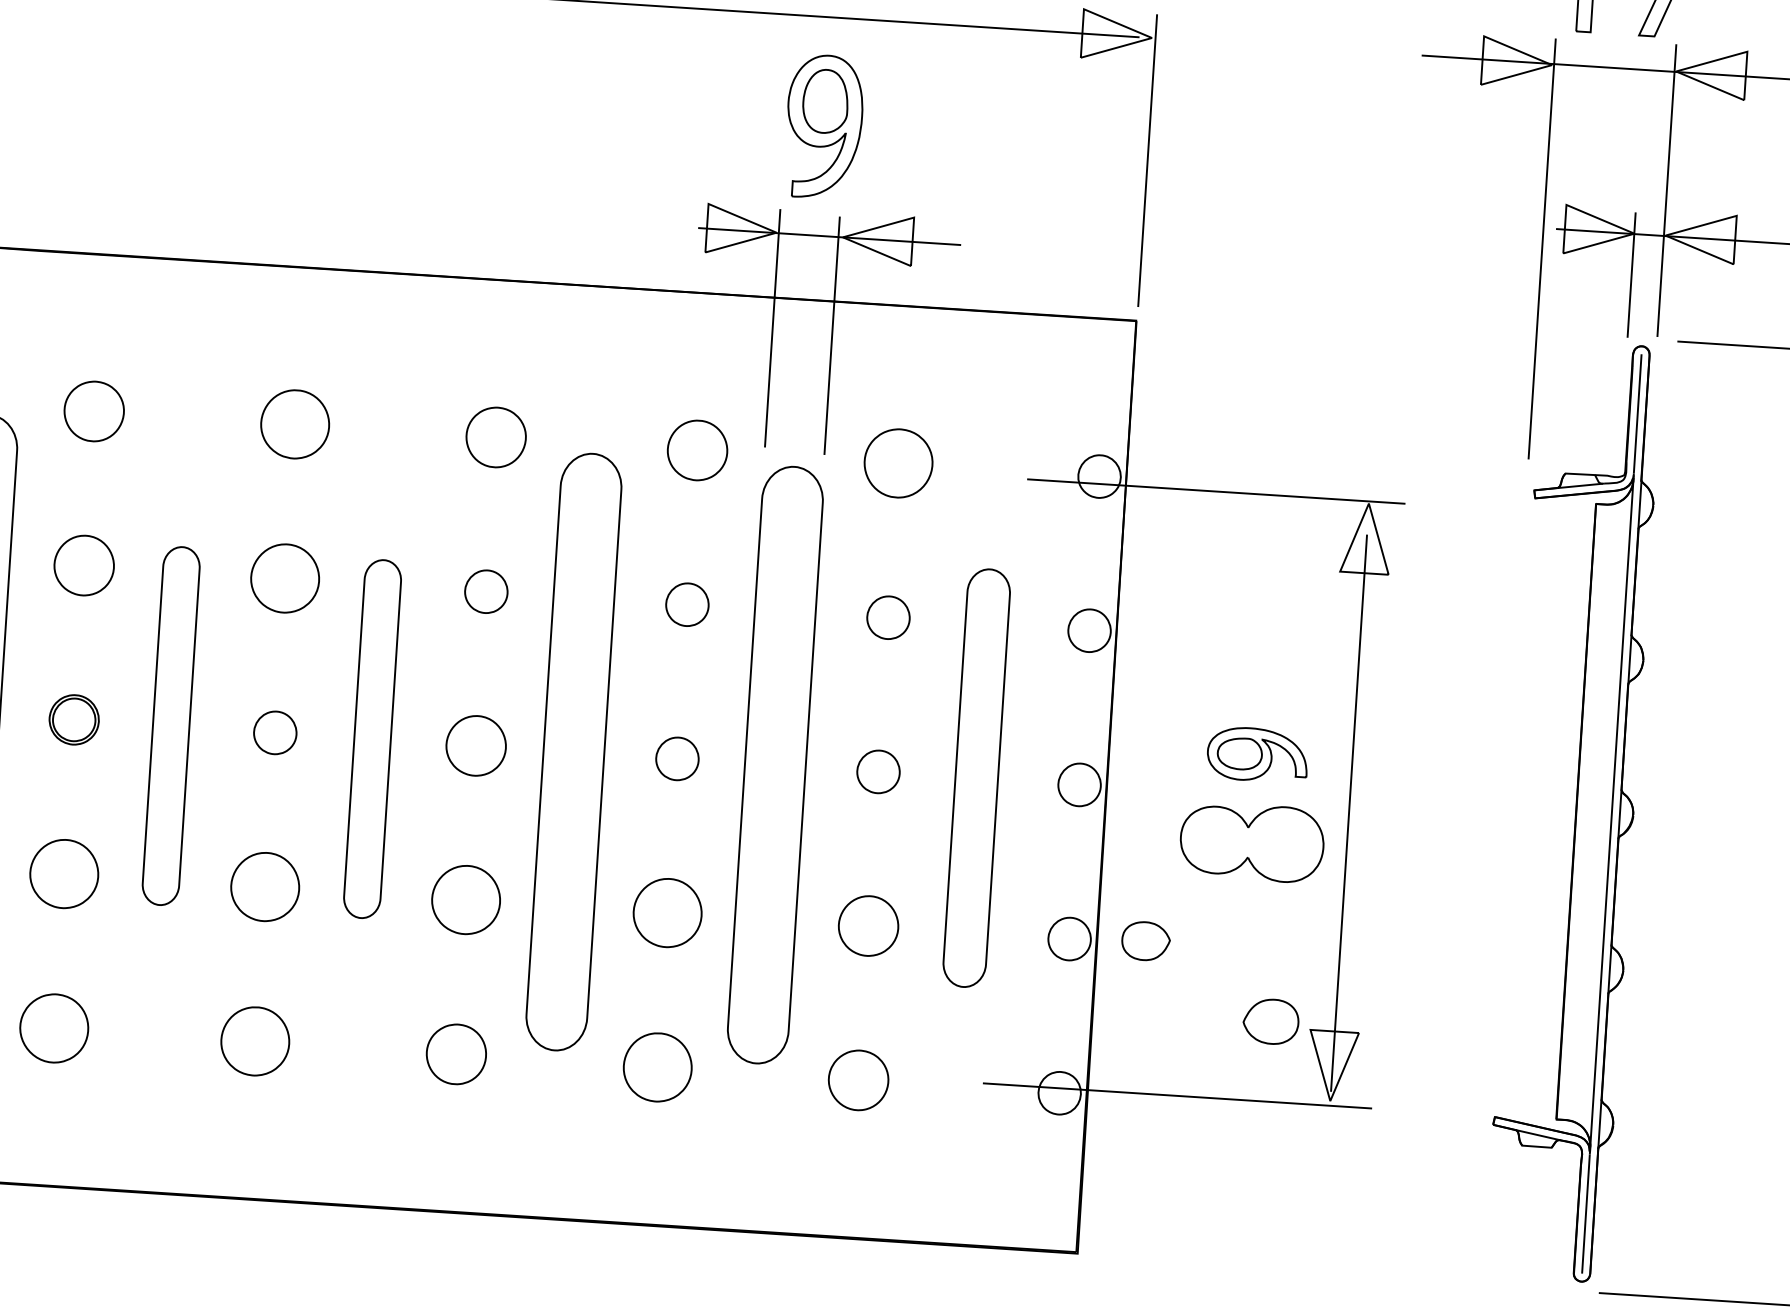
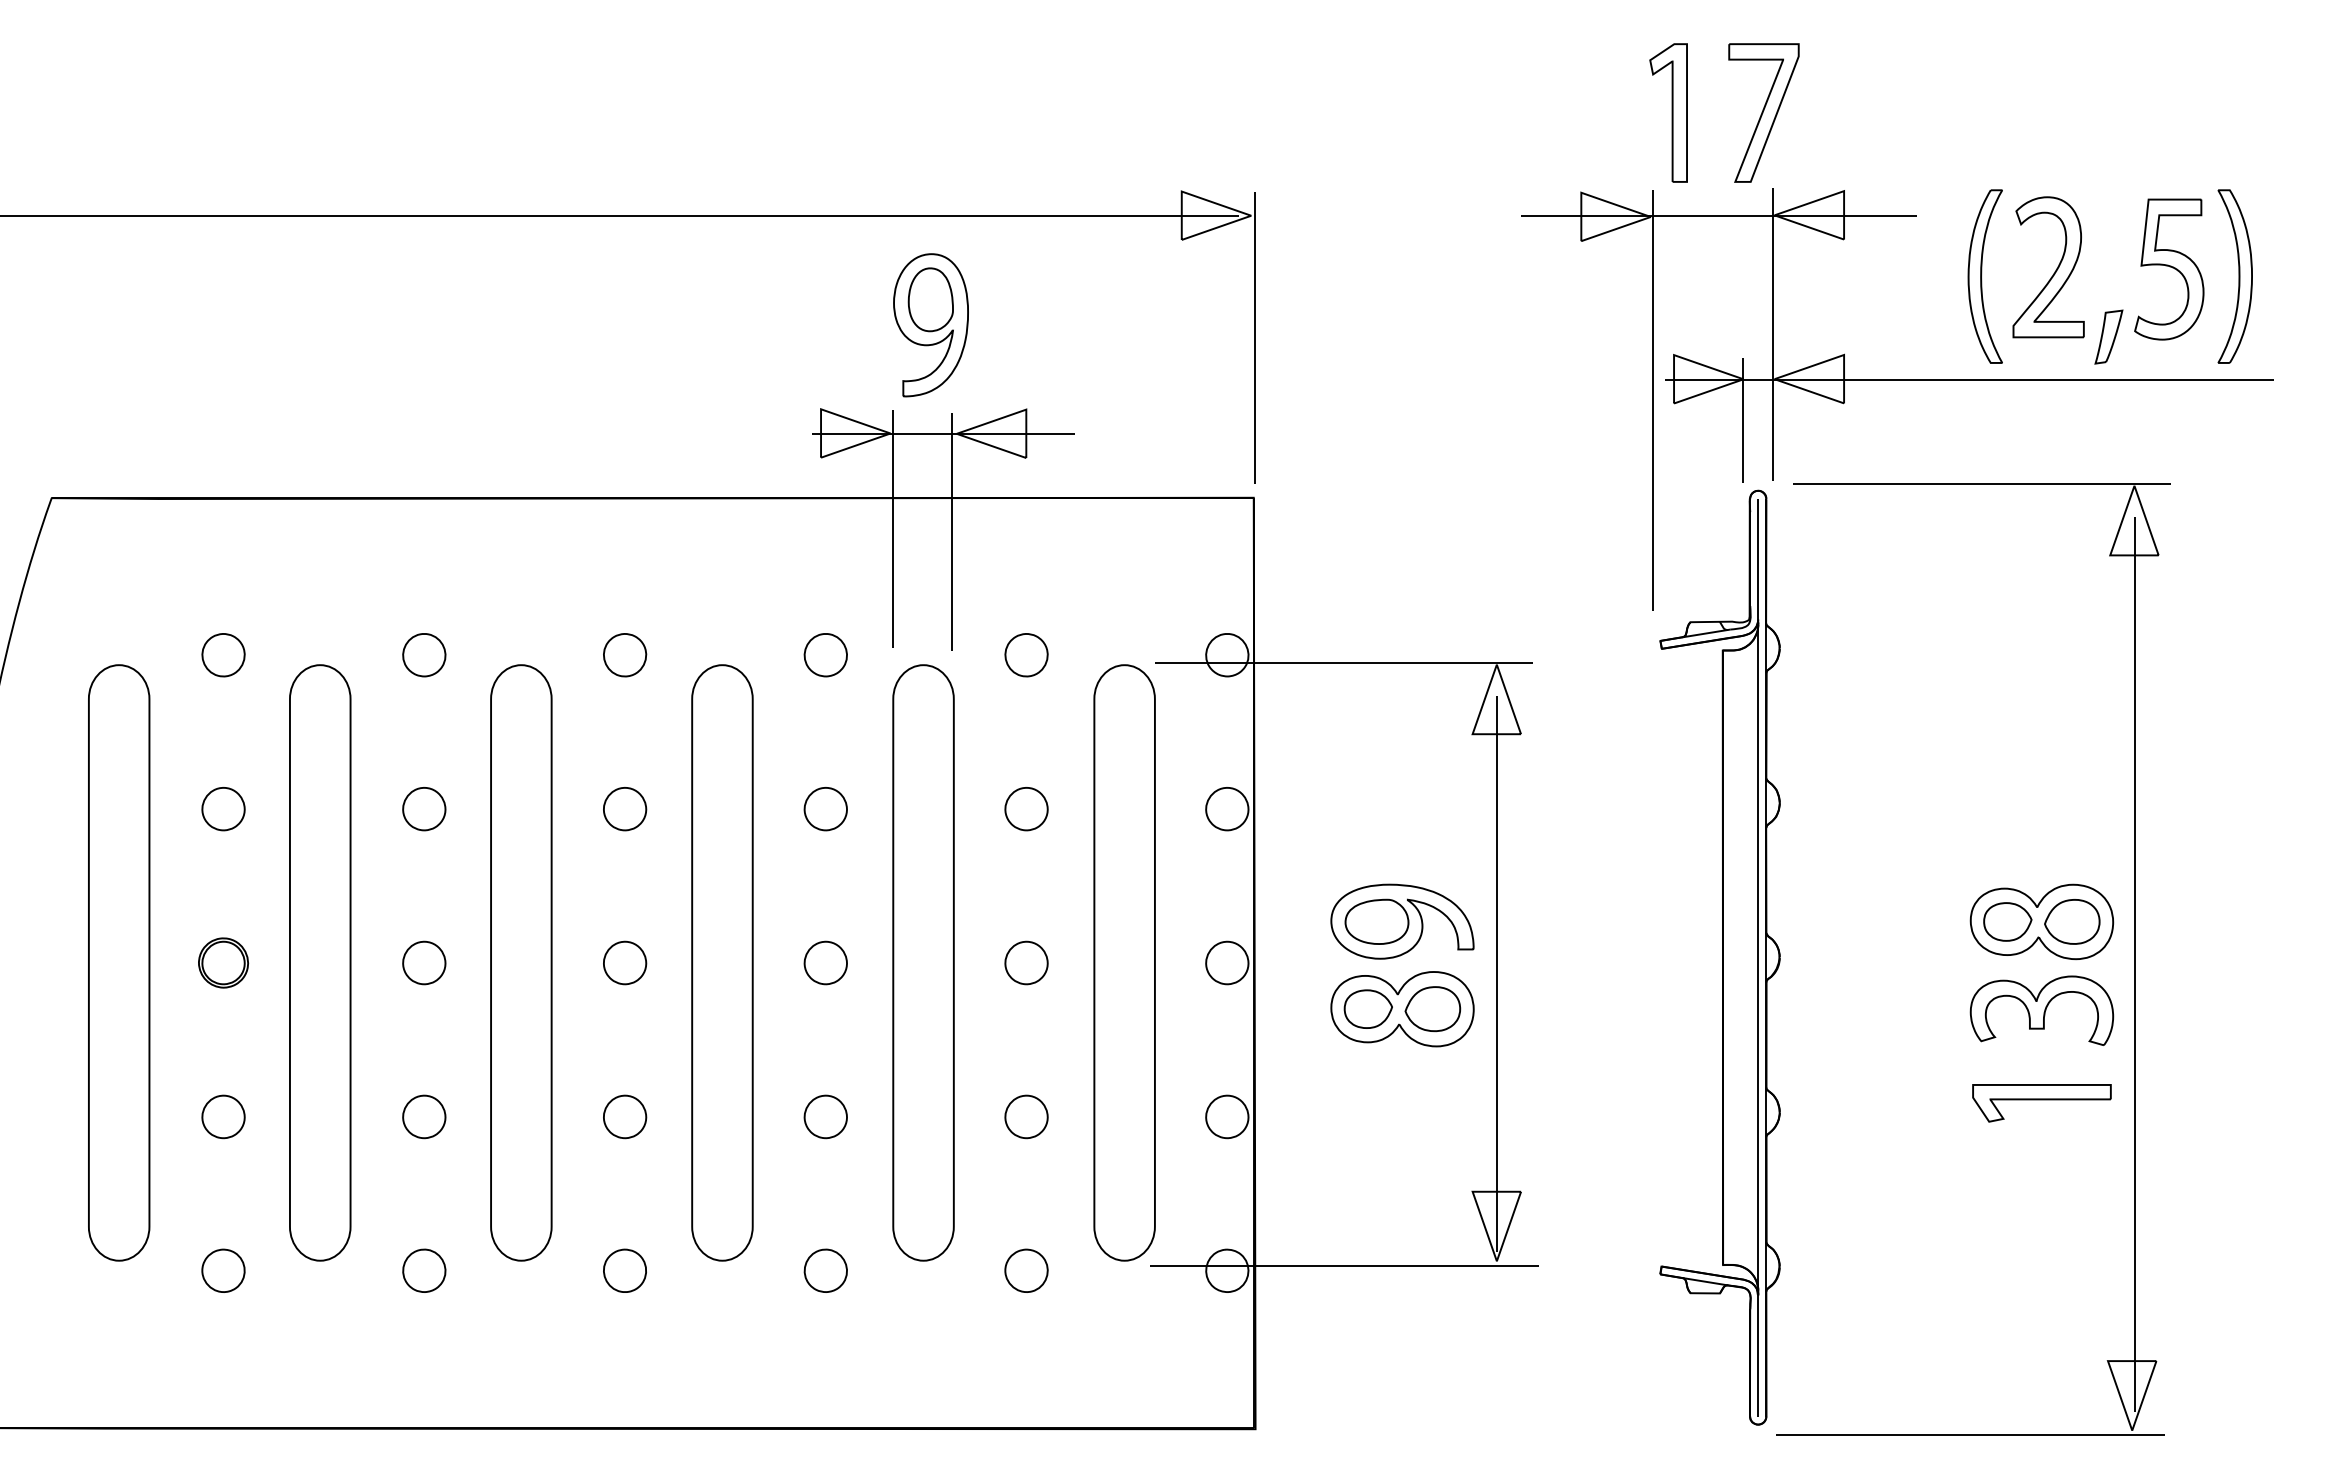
part: (94, 411) -> (223, 655), size x0.71
part: (295, 424) -> (424, 655), size x0.62
part: (496, 437) -> (625, 655), size x0.71
part: (697, 450) -> (825, 655), size x0.71
part: (898, 463) -> (1026, 655), size x0.62
part: (84, 566) -> (223, 809), size x0.71
part: (285, 579) -> (424, 809), size x0.62
part: (171, 725) -> (320, 962), size x1.67
part: (372, 738) -> (521, 962), size x1.67
part: (476, 745) -> (625, 962), size x0.71
part: (1257, 754) -> (1402, 921), size x1.43
part: (976, 777) -> (1124, 962), size x1.43
part: (64, 873) -> (223, 1116), size x0.62
part: (265, 886) -> (424, 1116), size x0.62
part: (466, 899) -> (625, 1116), size x0.62
part: (667, 912) -> (825, 1116), size x0.62
part: (868, 925) -> (1026, 1116), size x0.71
part: (1145, 940) -> (1367, 1008), moved
part: (1270, 1022) -> (1432, 1009), moved
part: (54, 1027) -> (223, 1270), size x0.62
part: (255, 1040) -> (424, 1270), size x0.62
part: (455, 1053) -> (624, 1270), size x0.71
part: (657, 1066) -> (825, 1270), size x0.62
part: (858, 1079) -> (1026, 1270), size x0.71

